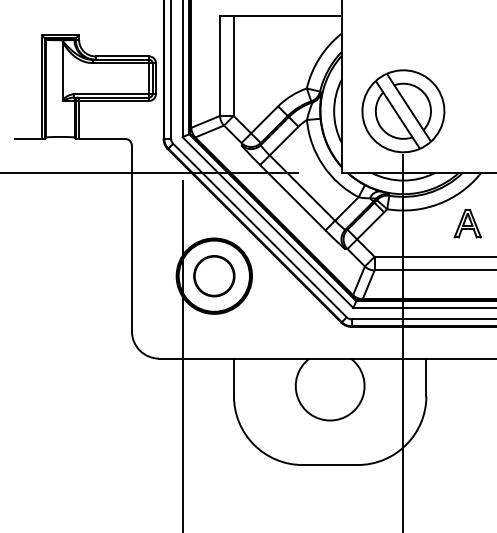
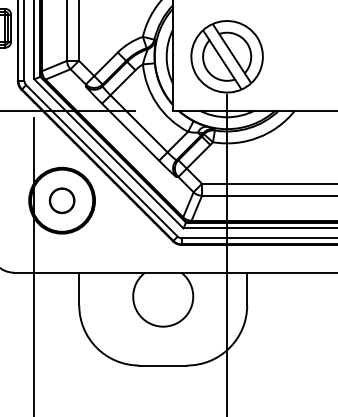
part: (467, 223) -> (283, 154), removed
circle: (214, 276) -> (62, 200), size x0.7

